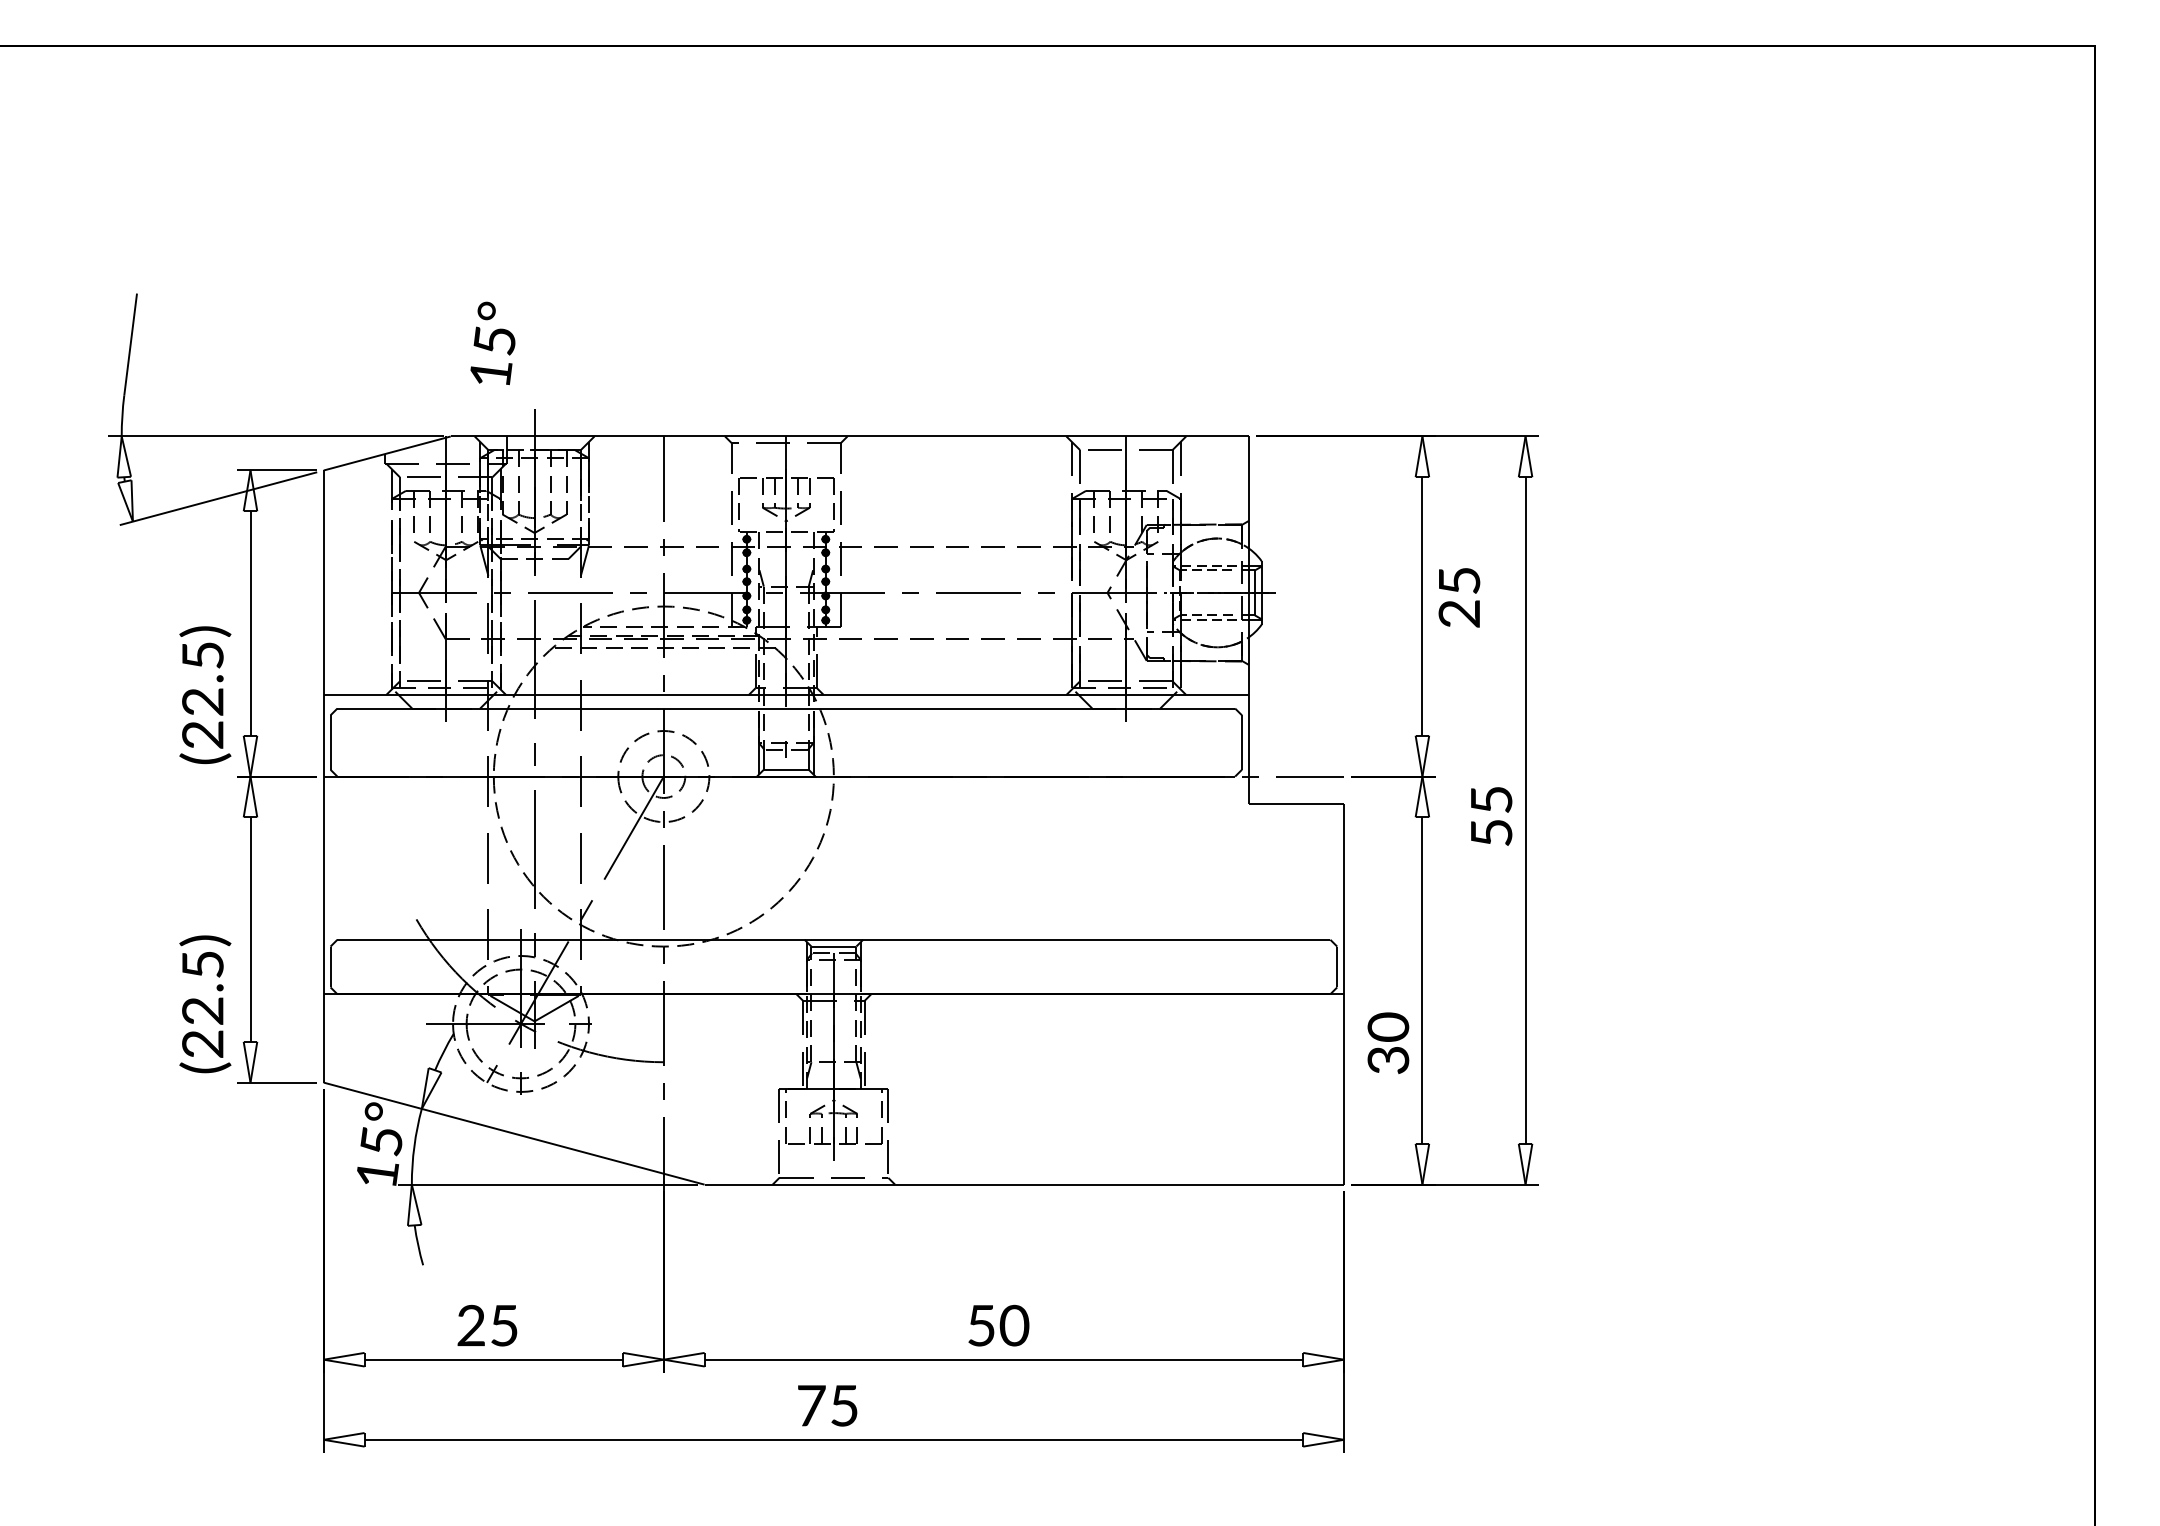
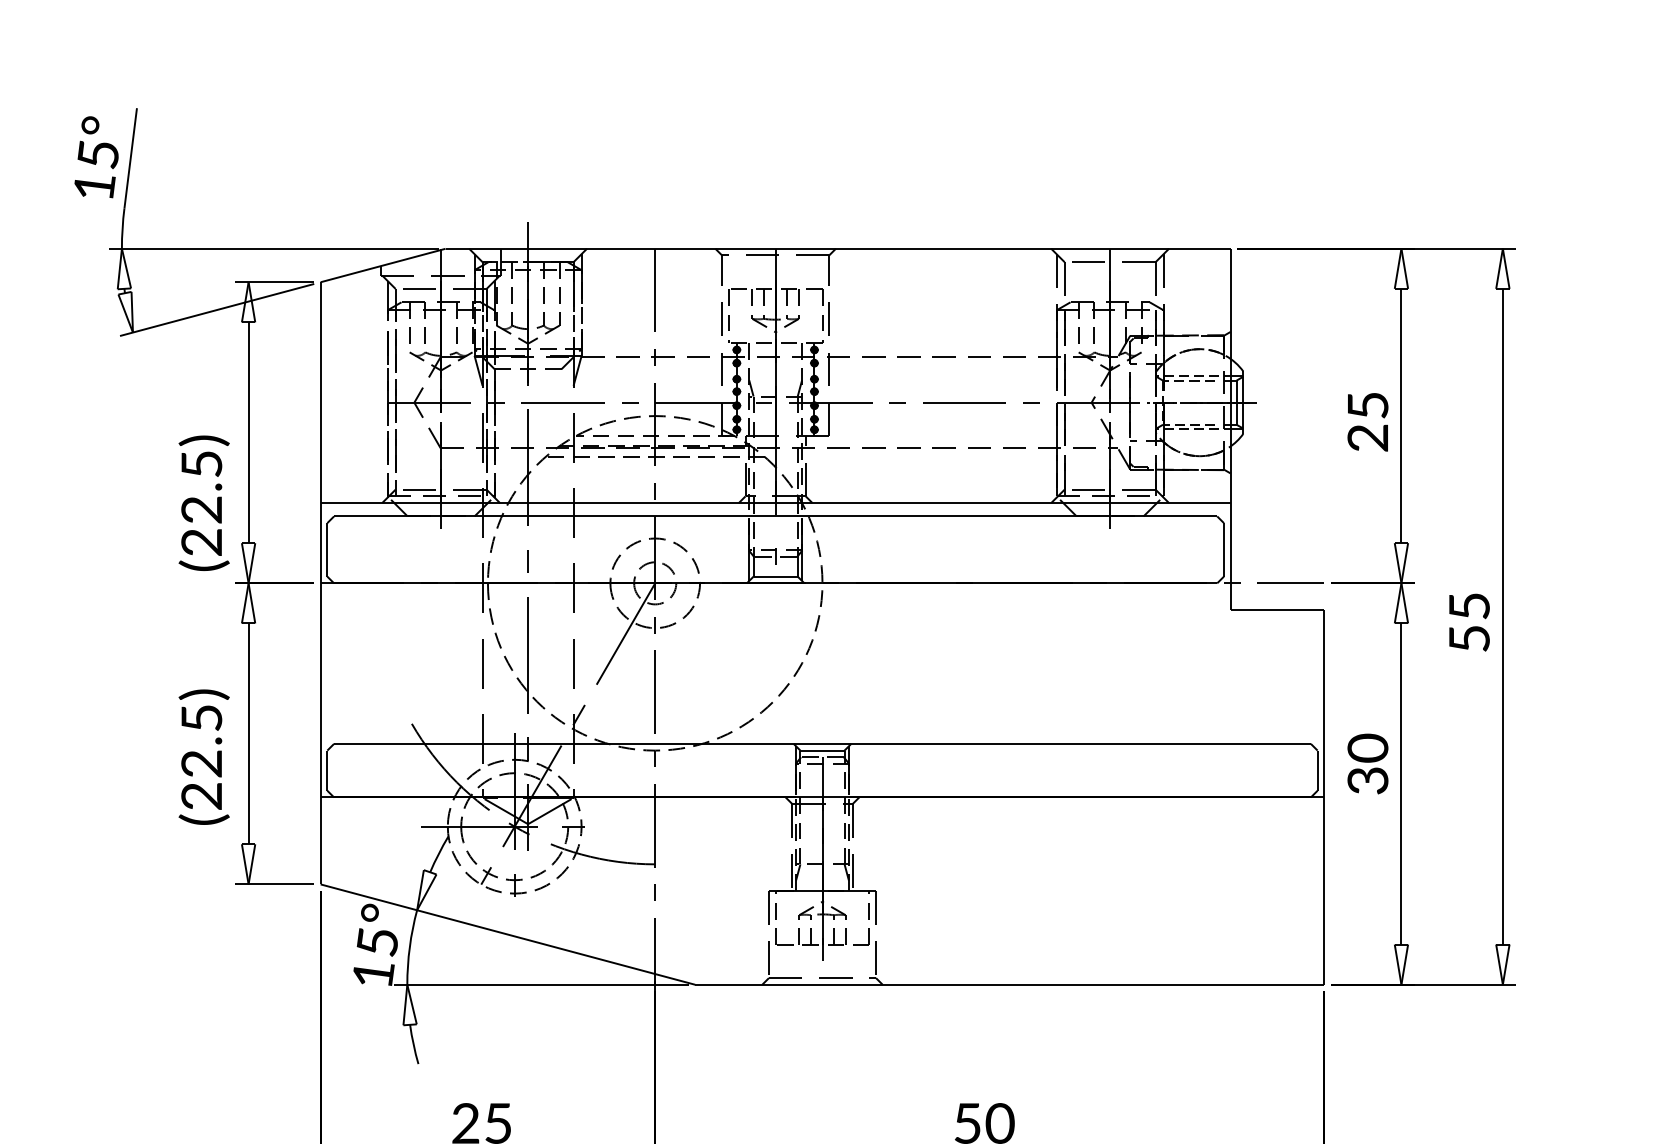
text: (492, 343) -> (96, 157), moved
text: (1459, 597) -> (1368, 421), moved
text: (205, 1004) -> (204, 757), moved
text: (1388, 1042) -> (1368, 763), moved

